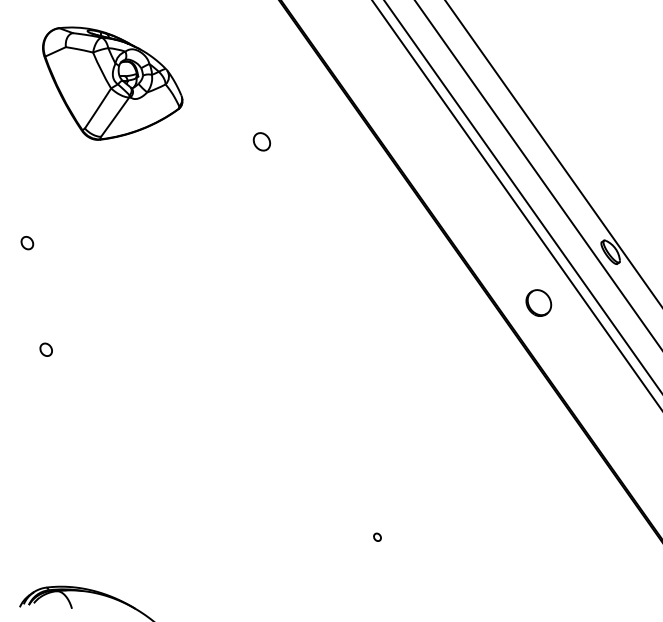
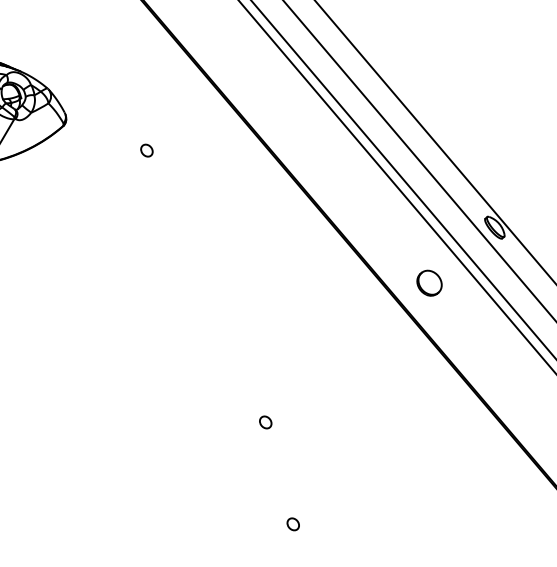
part: (261, 141) -> (146, 150), size x0.71
part: (358, 430) -> (265, 422), added
part: (377, 537) -> (293, 524), size x1.67

